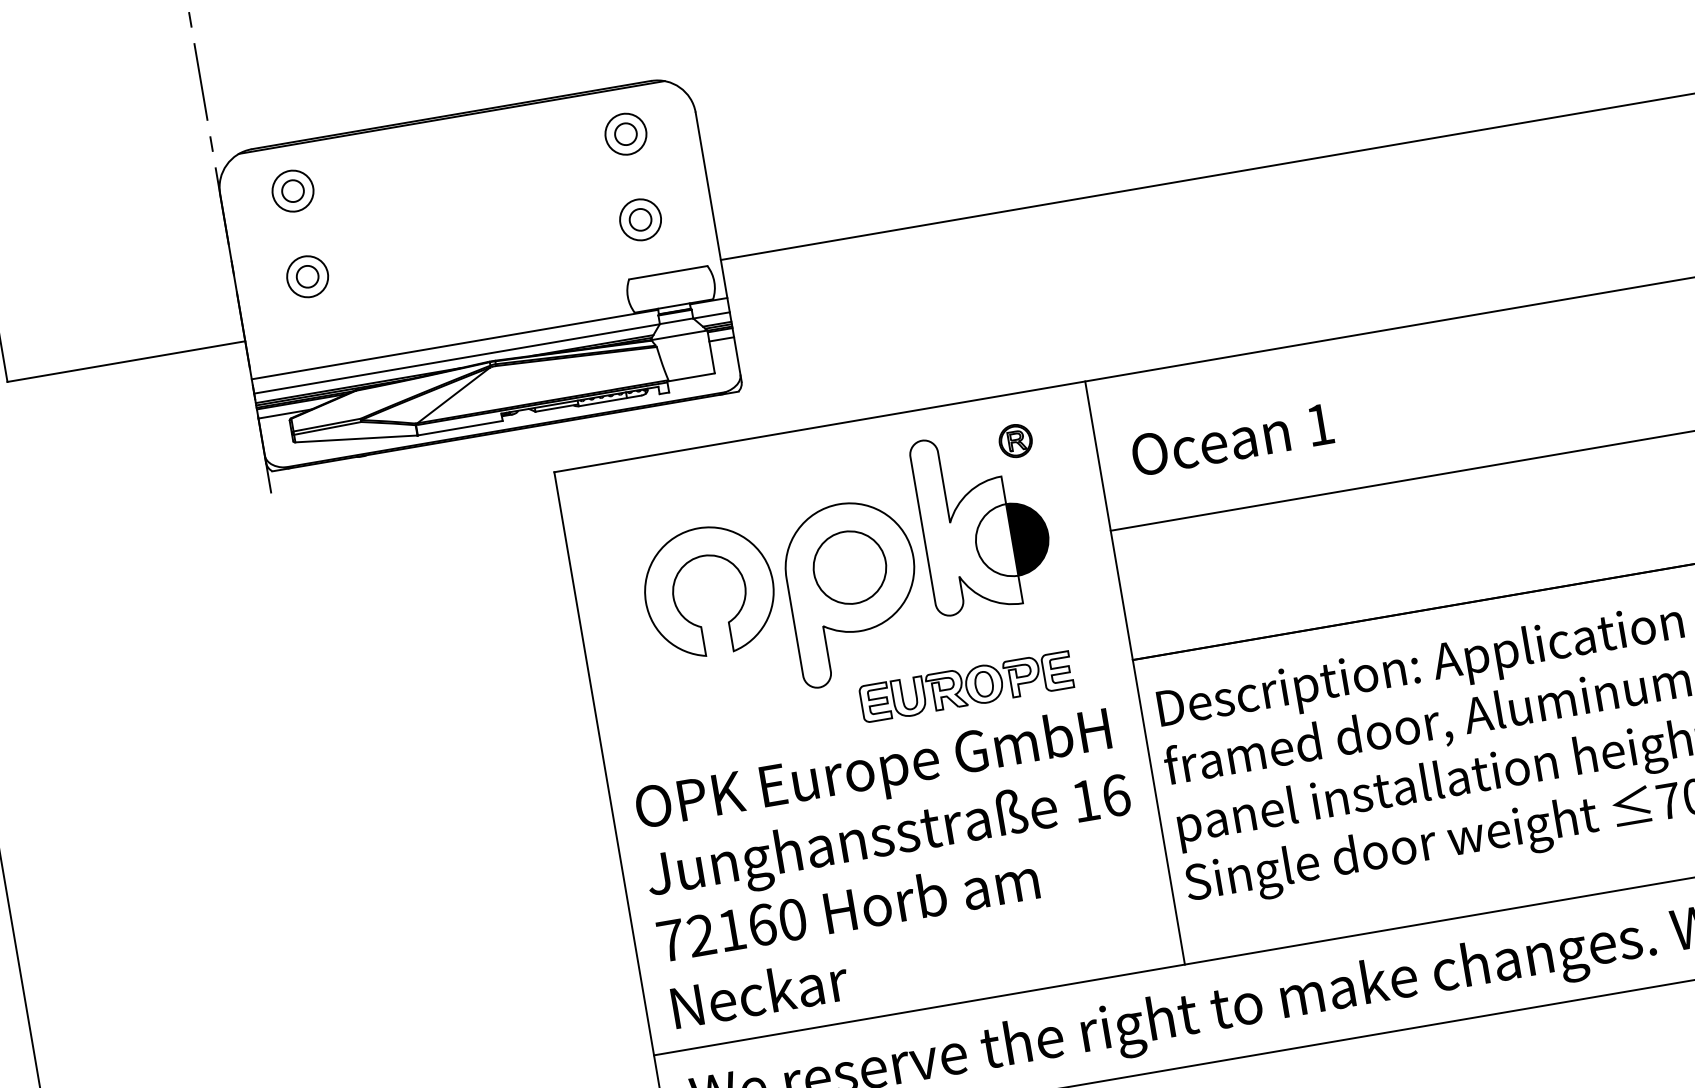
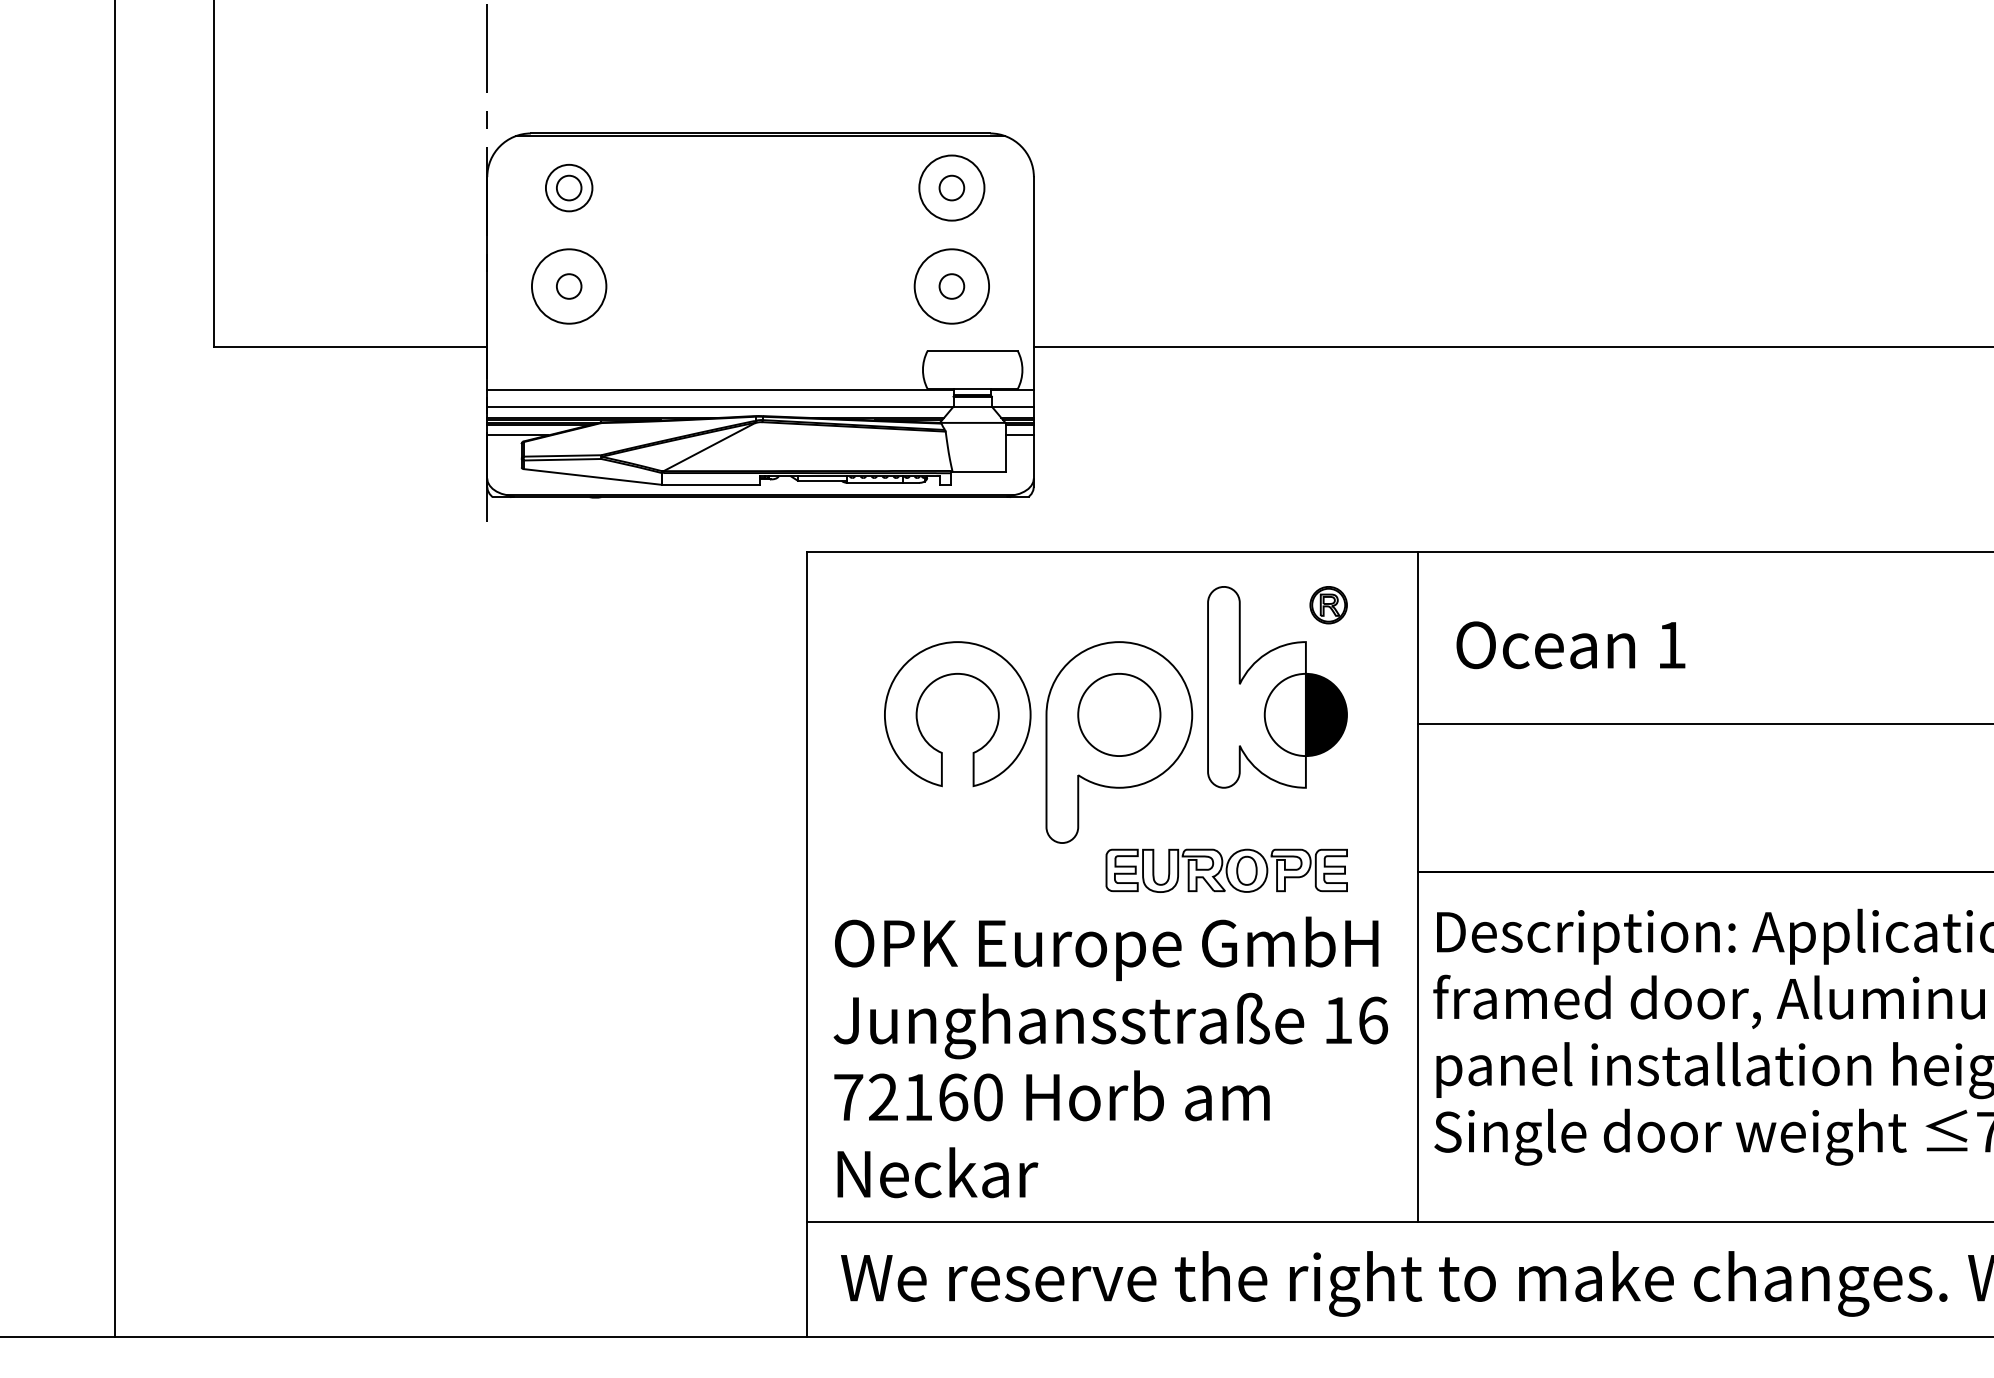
circle: (625, 133) -> (951, 187), size x1.4
circle: (640, 219) -> (951, 286), size x1.6
circle: (307, 276) -> (568, 286), size x1.6

